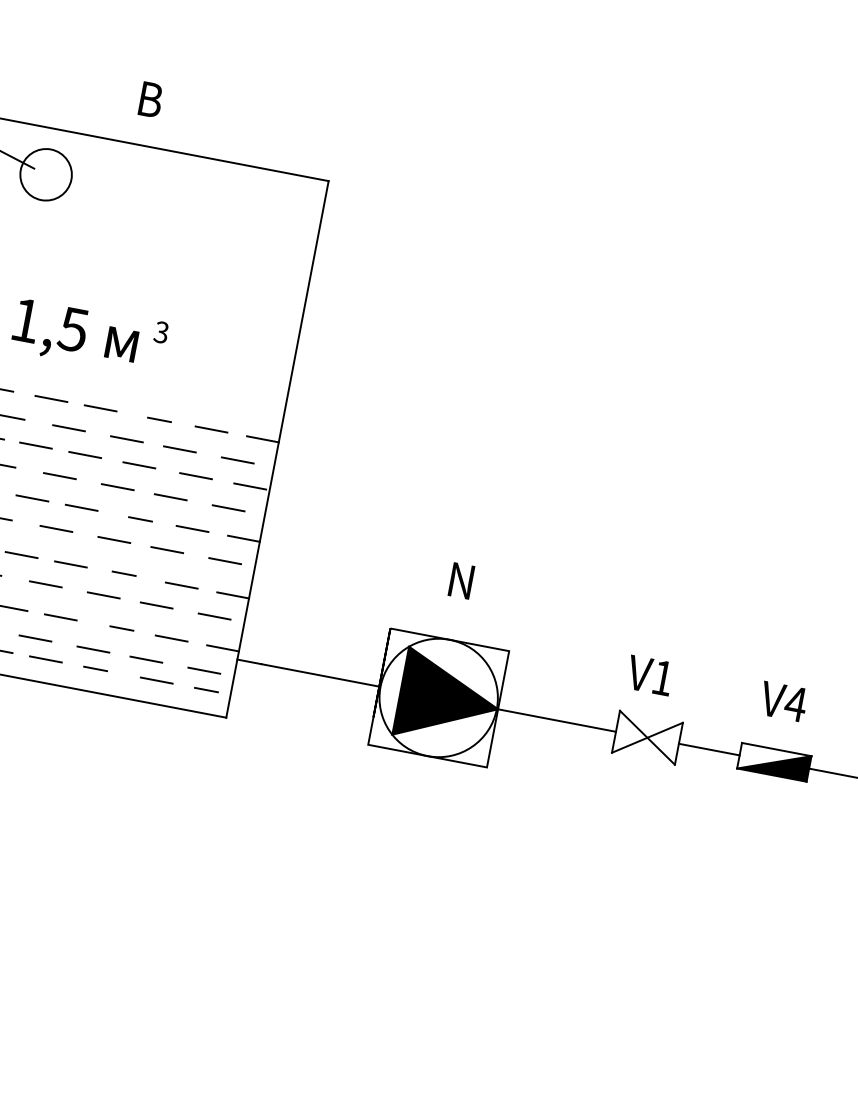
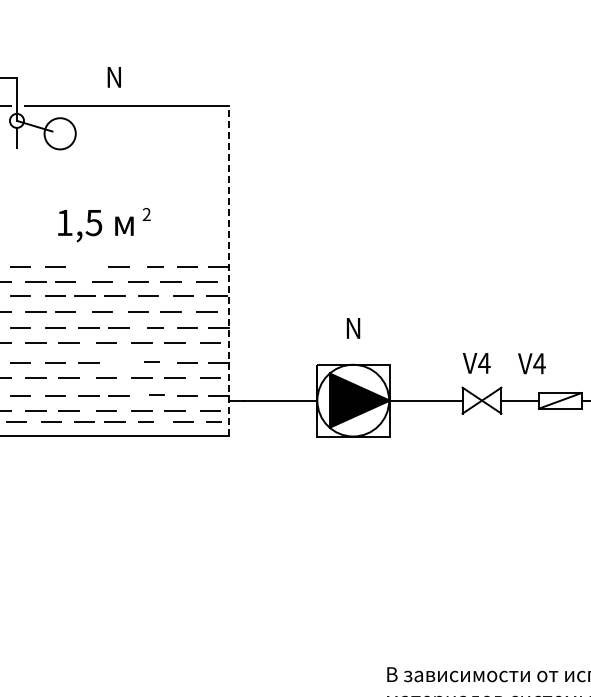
text: (151, 100) -> (114, 77), В -> N
text: (161, 332) -> (146, 214), 3 -> 2
line: (50, 398) -> (88, 266), removed
line: (278, 448) -> (229, 270), solid -> dashed
line: (69, 563) -> (118, 362), removed
text: (662, 678) -> (484, 363), V1 -> V4
text: (782, 701) -> (531, 363), moved
fill: (773, 761) -> (559, 400), removed

